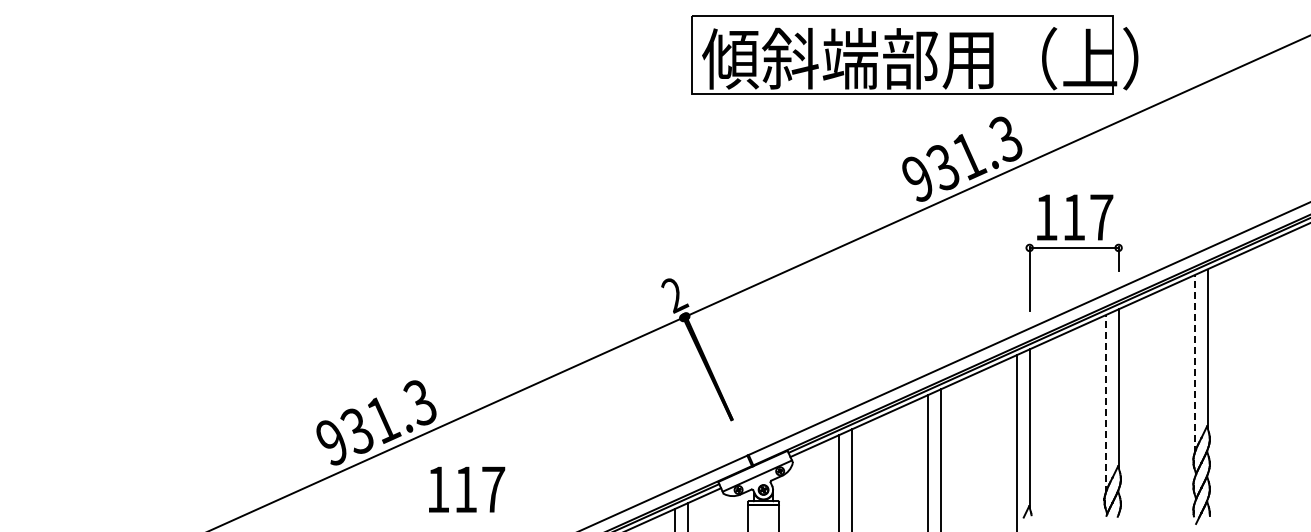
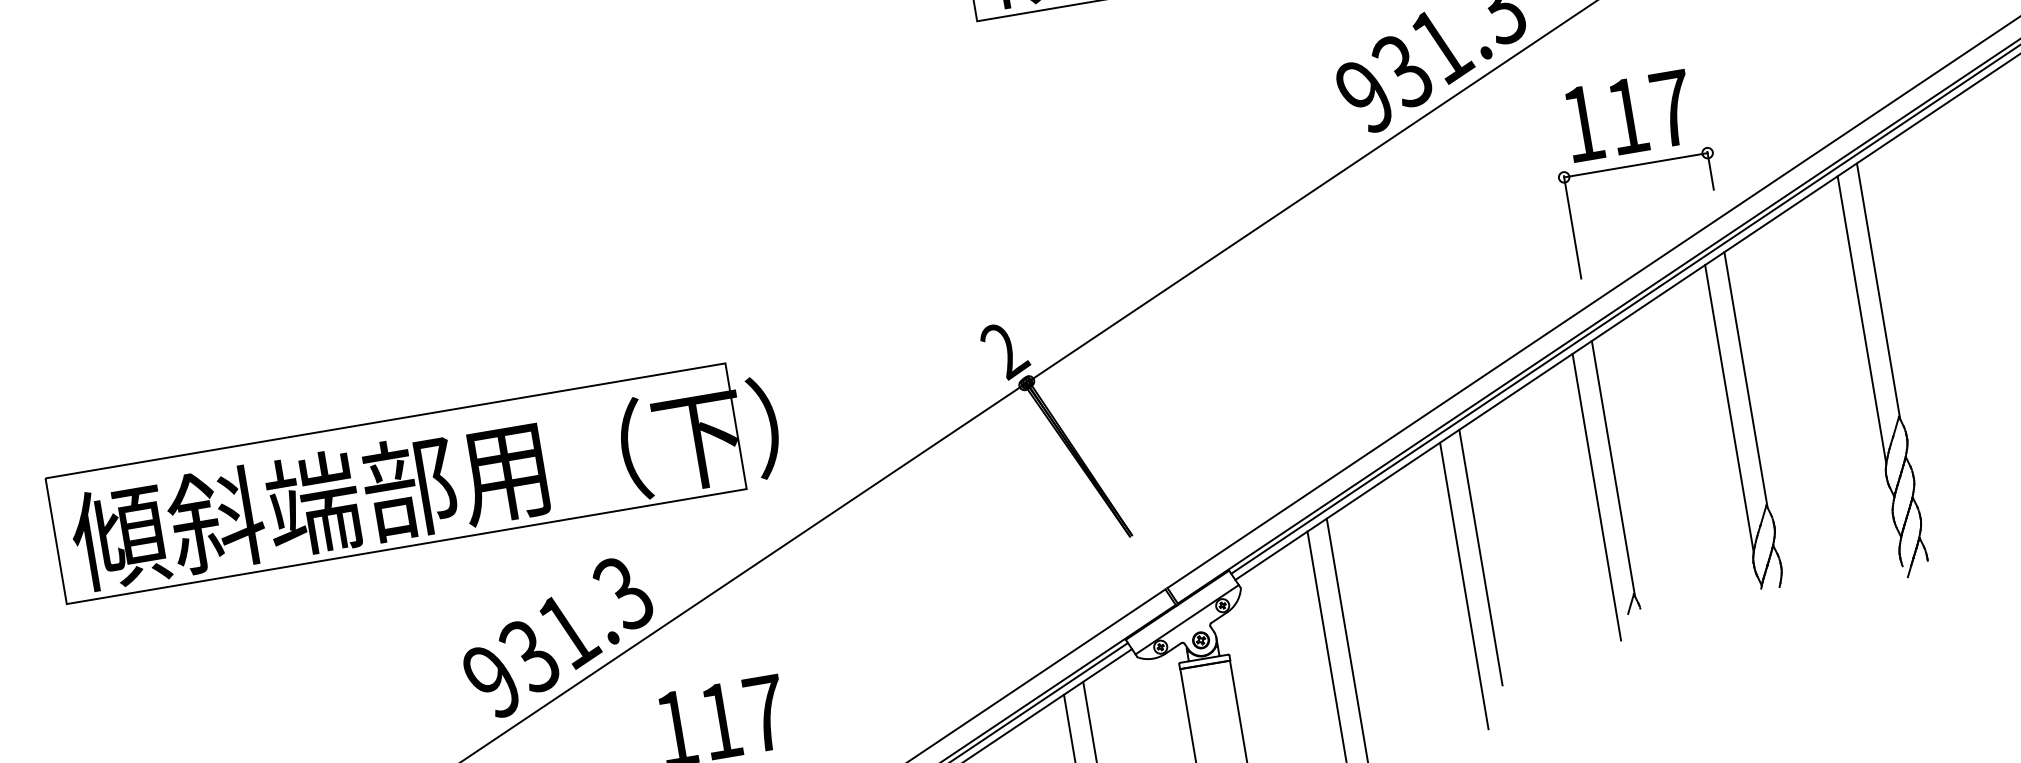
part: (306, 313) -> (415, 480), added
line: (1194, 364) -> (1861, 320), dashed -> solid
line: (1105, 403) -> (1728, 407), dashed -> solid

